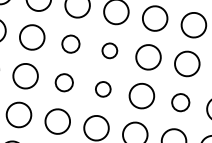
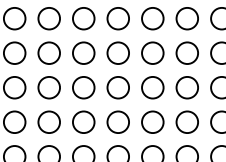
circle: (70, 43) -> (48, 87), size x1.43
circle: (109, 50) -> (83, 87), size x1.67
circle: (63, 81) -> (48, 121), size x1.43
circle: (103, 88) -> (83, 121), size x1.67
circle: (180, 101) -> (152, 121), size x1.43

